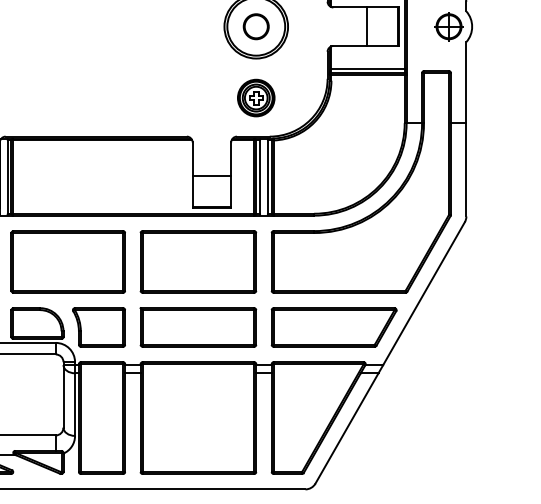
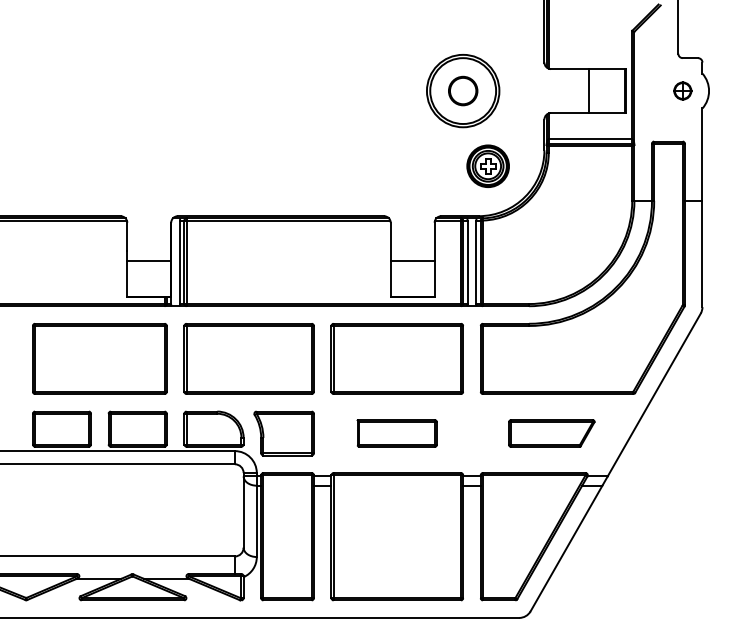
part: (448, 26) -> (682, 90), size x0.6
part: (255, 97) -> (487, 165), moved
part: (197, 327) -> (396, 433), size x0.6
part: (333, 327) -> (551, 433), size x0.6

